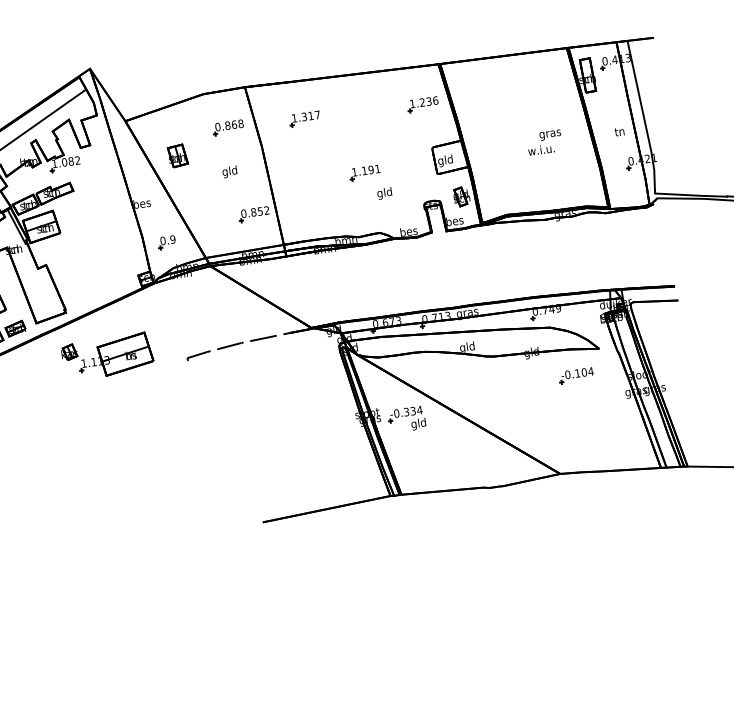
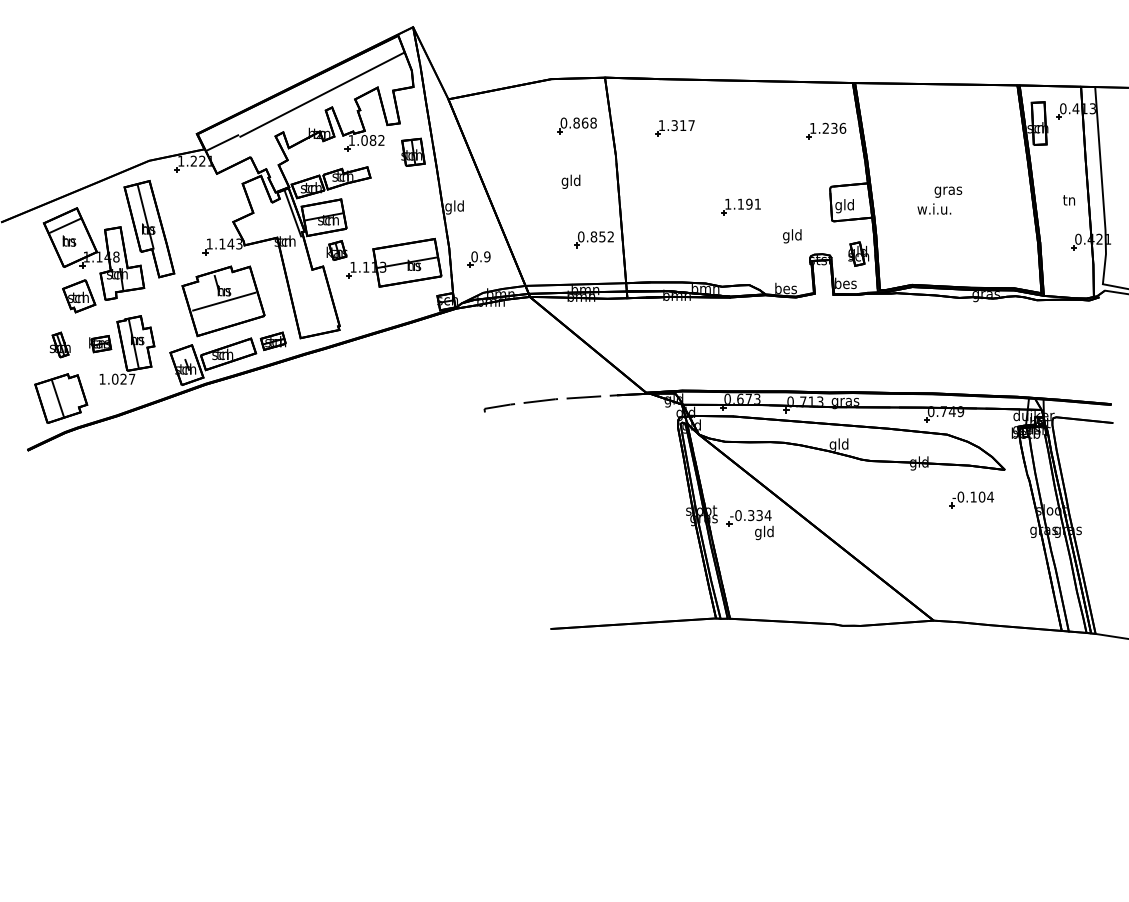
text: (544, 142) -> (939, 200), moved
part: (177, 155) -> (413, 151), moved
text: (384, 193) -> (792, 236), moved
text: (141, 204) -> (454, 207), bes -> gld
part: (107, 356) -> (384, 262), moved

